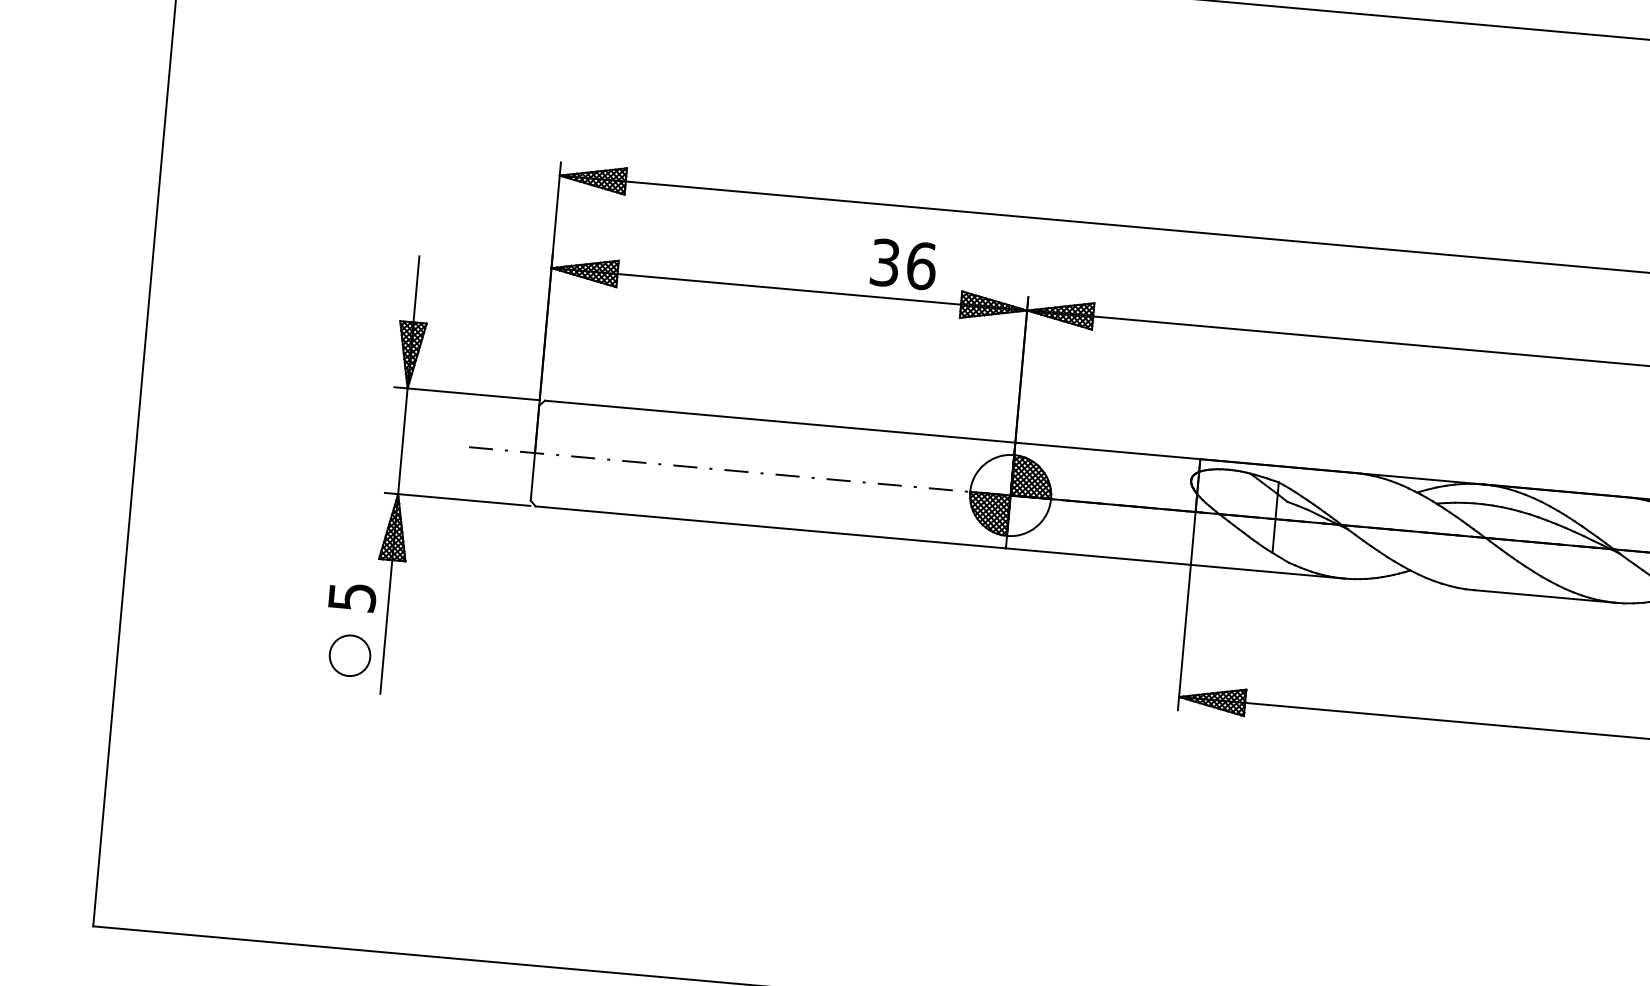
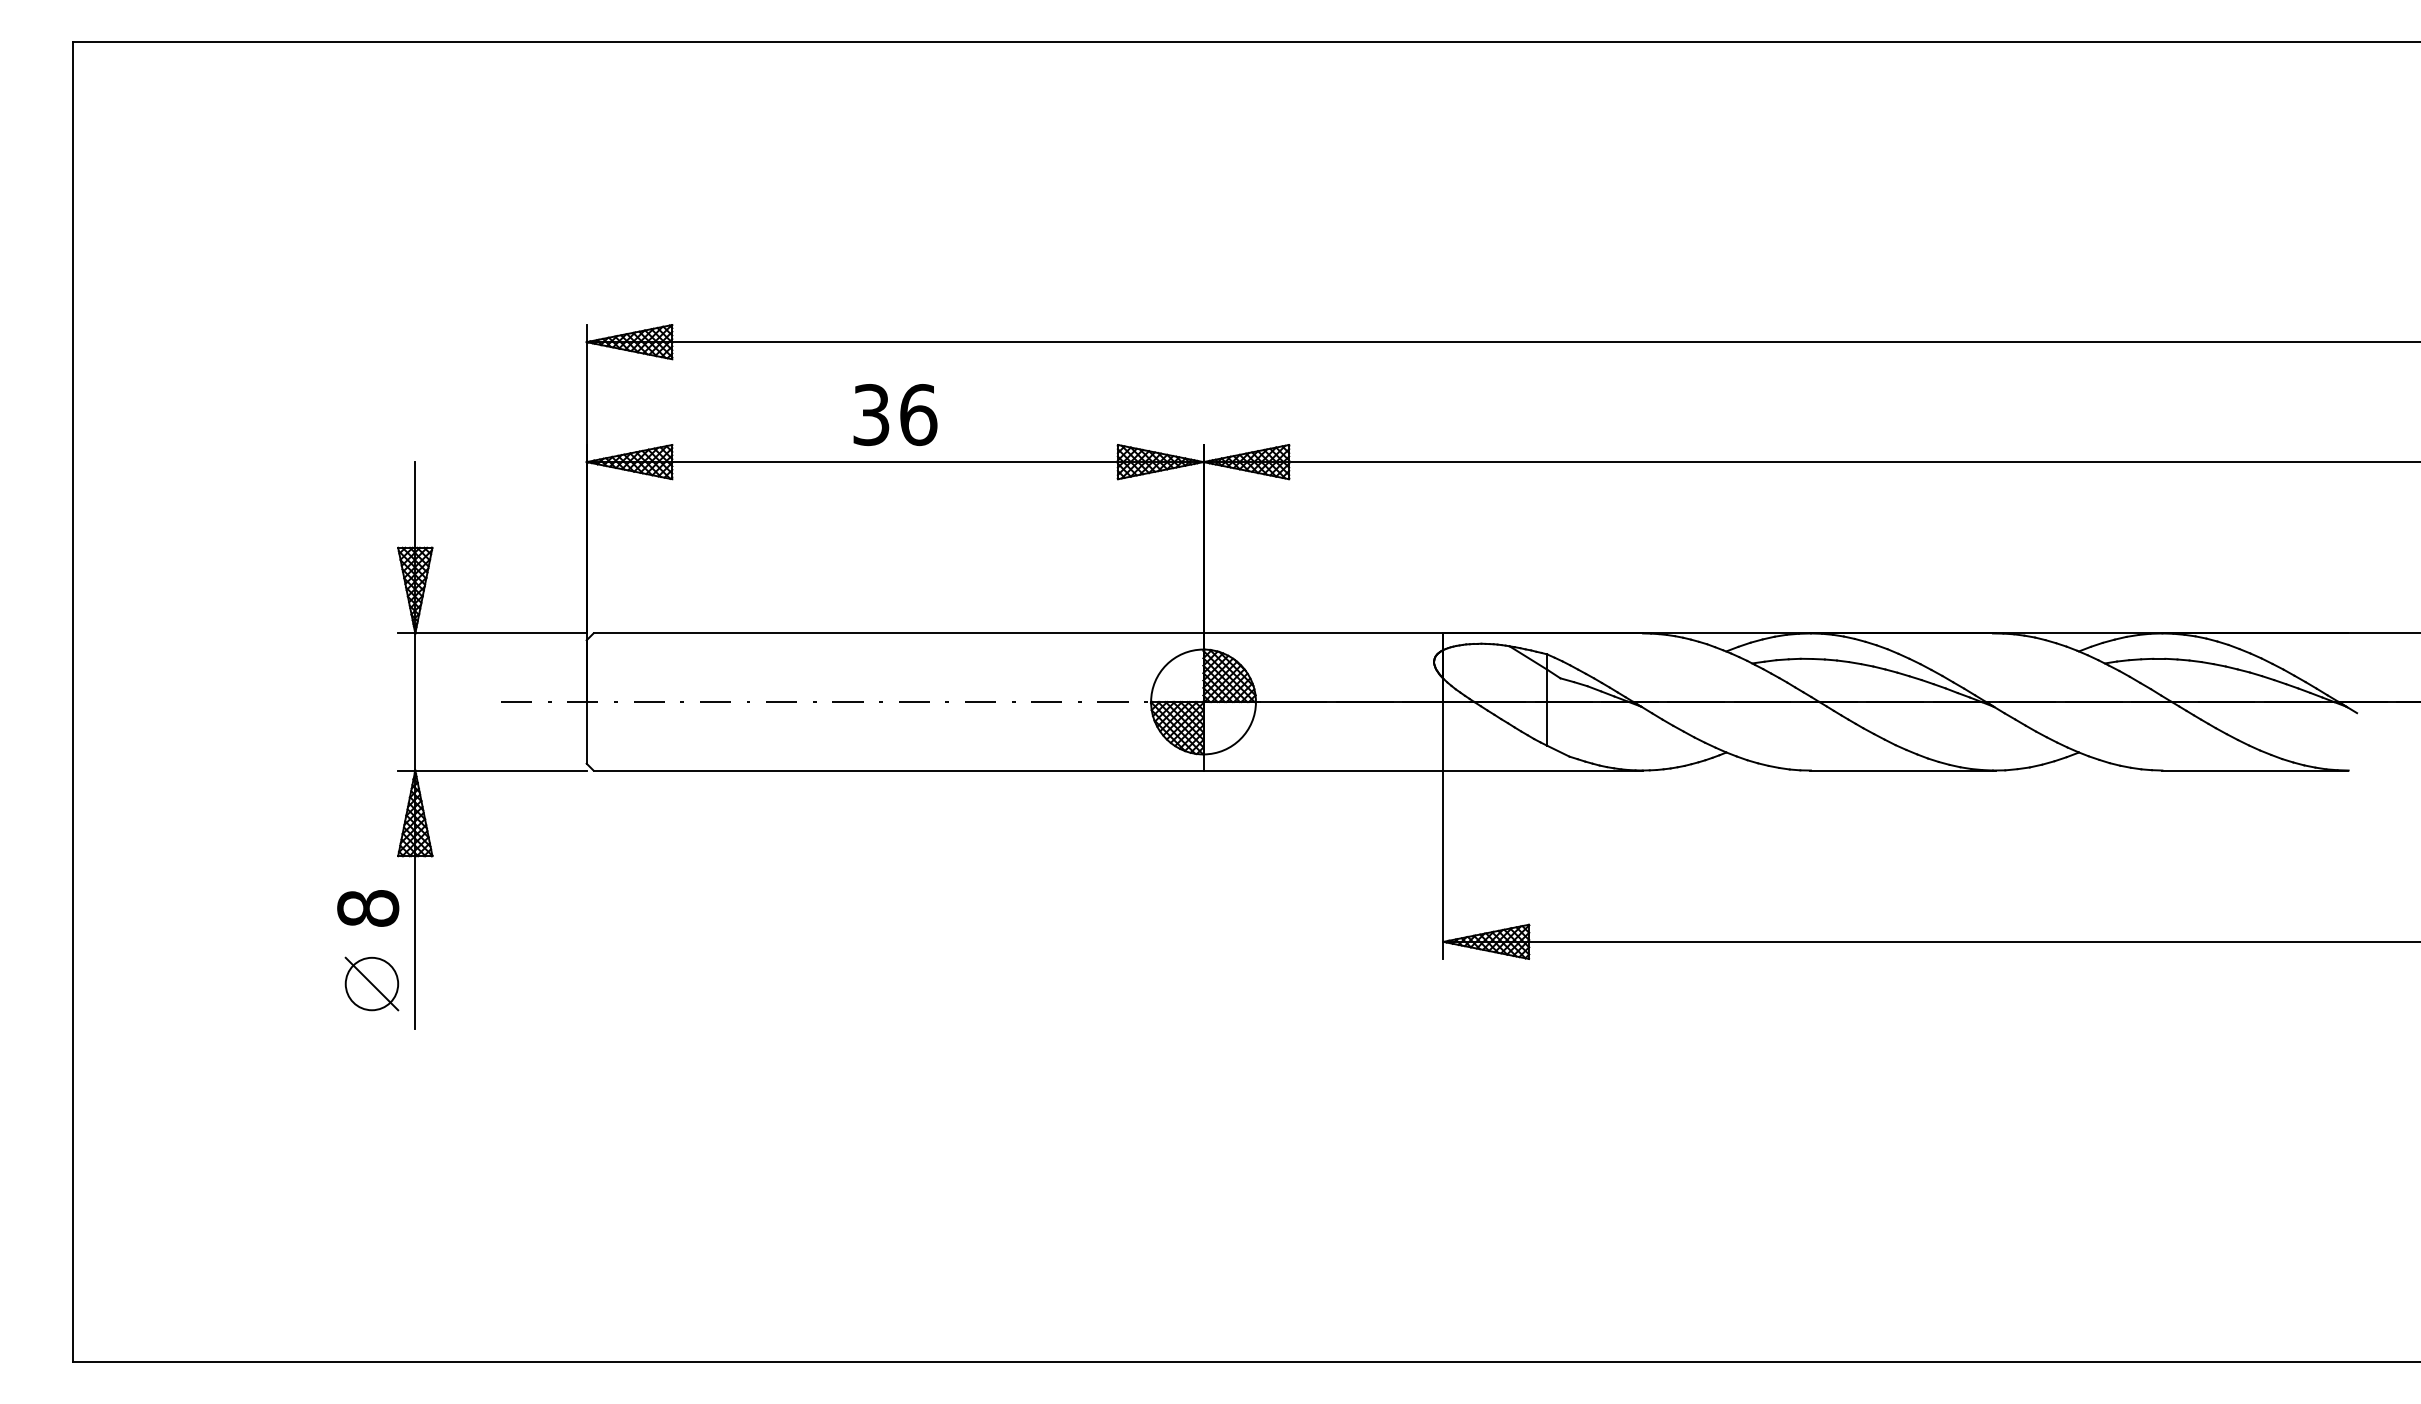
text: (903, 264) -> (895, 414), moved
text: (352, 597) -> (368, 908), 5 -> 8
line: (349, 655) -> (371, 983), added

